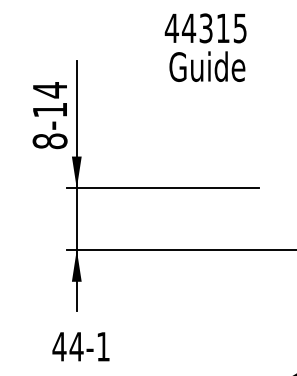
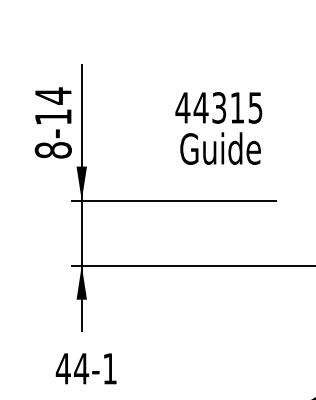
text: (205, 47) -> (218, 128), moved

